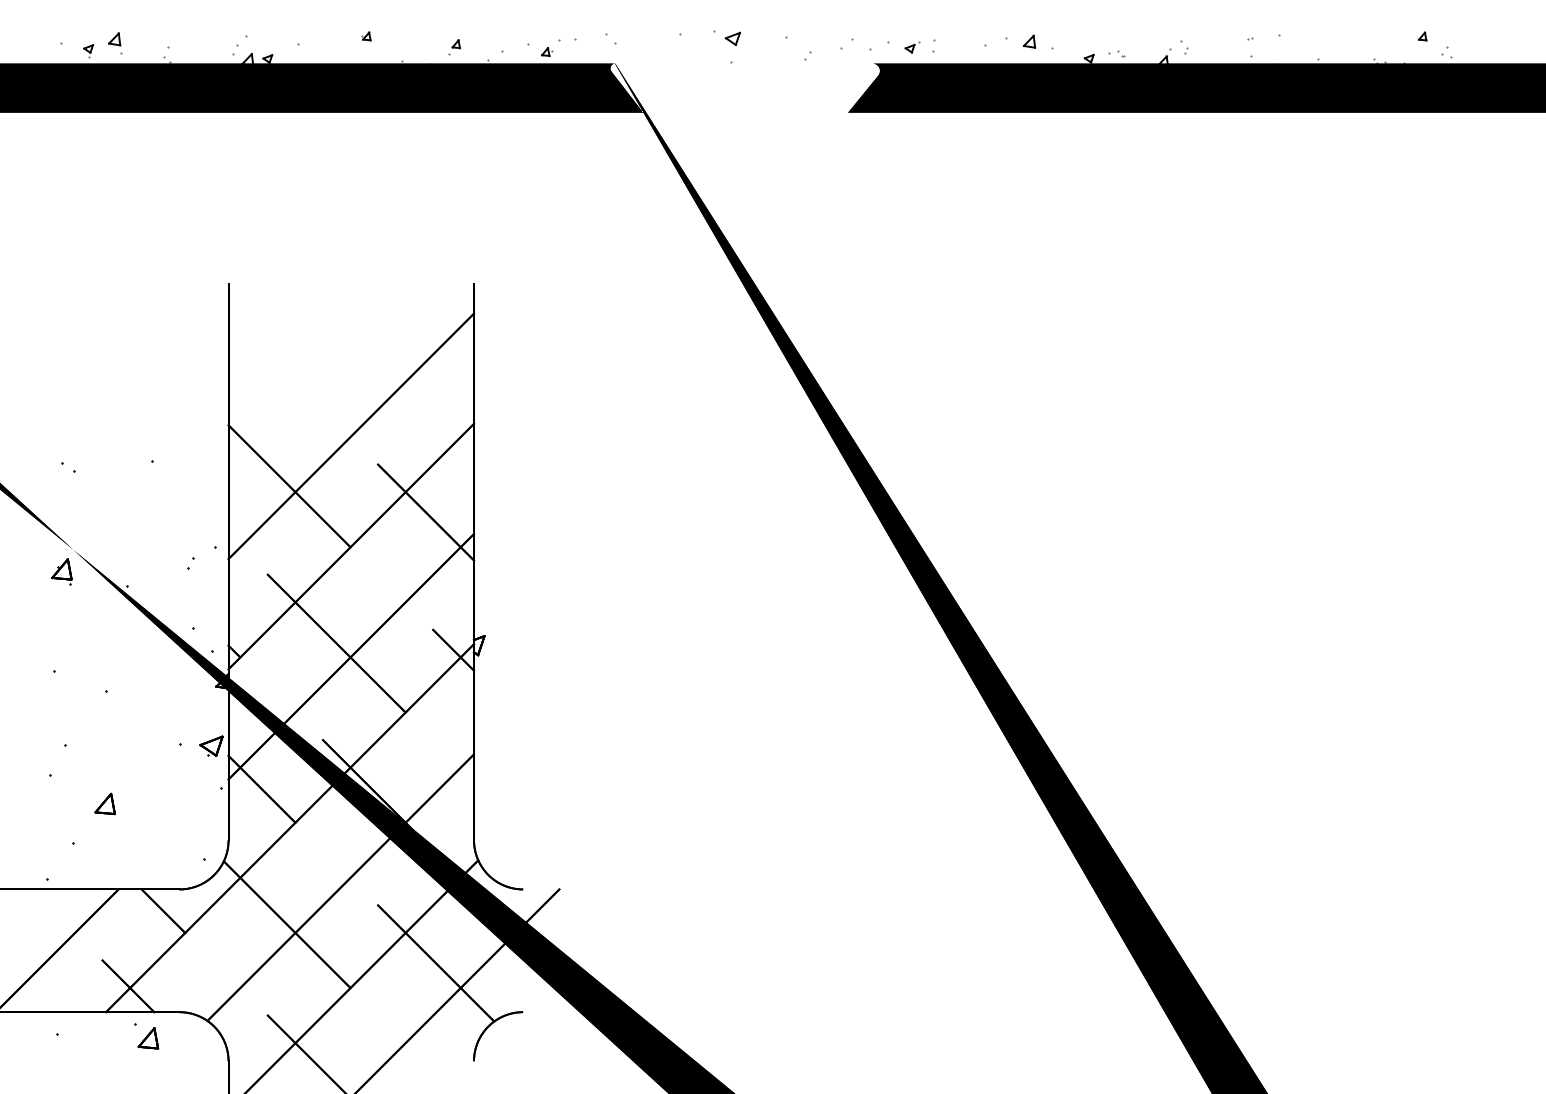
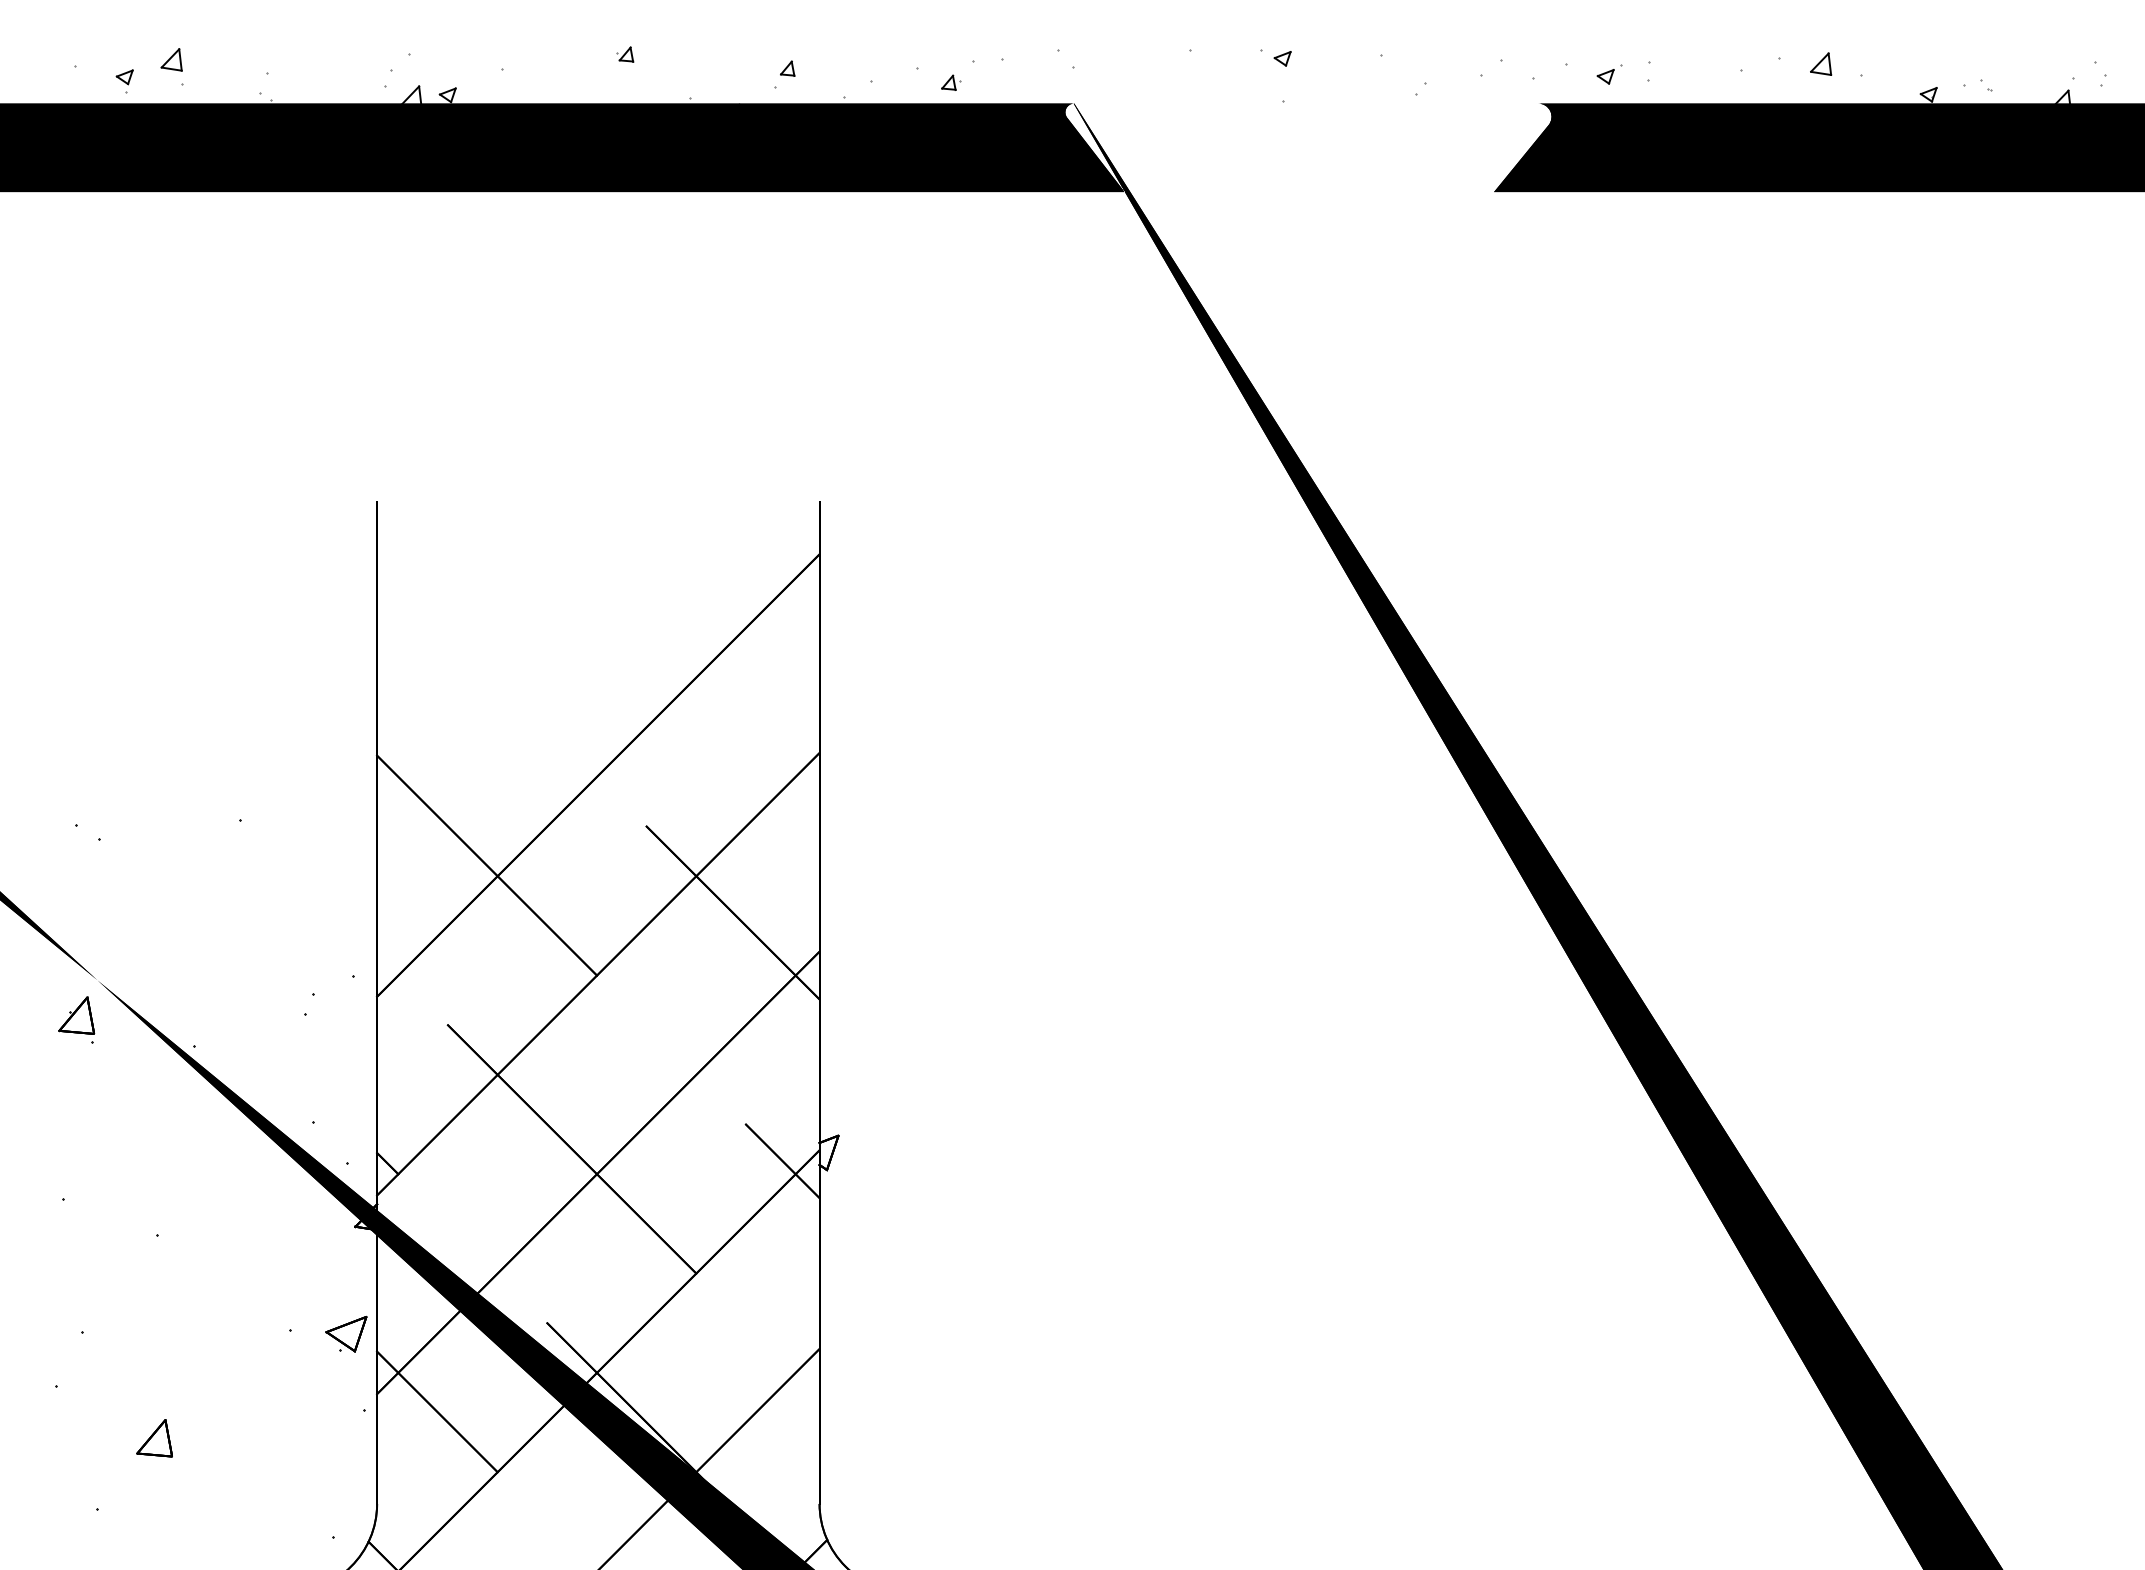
part: (727, 38) -> (1276, 58), size x0.62

